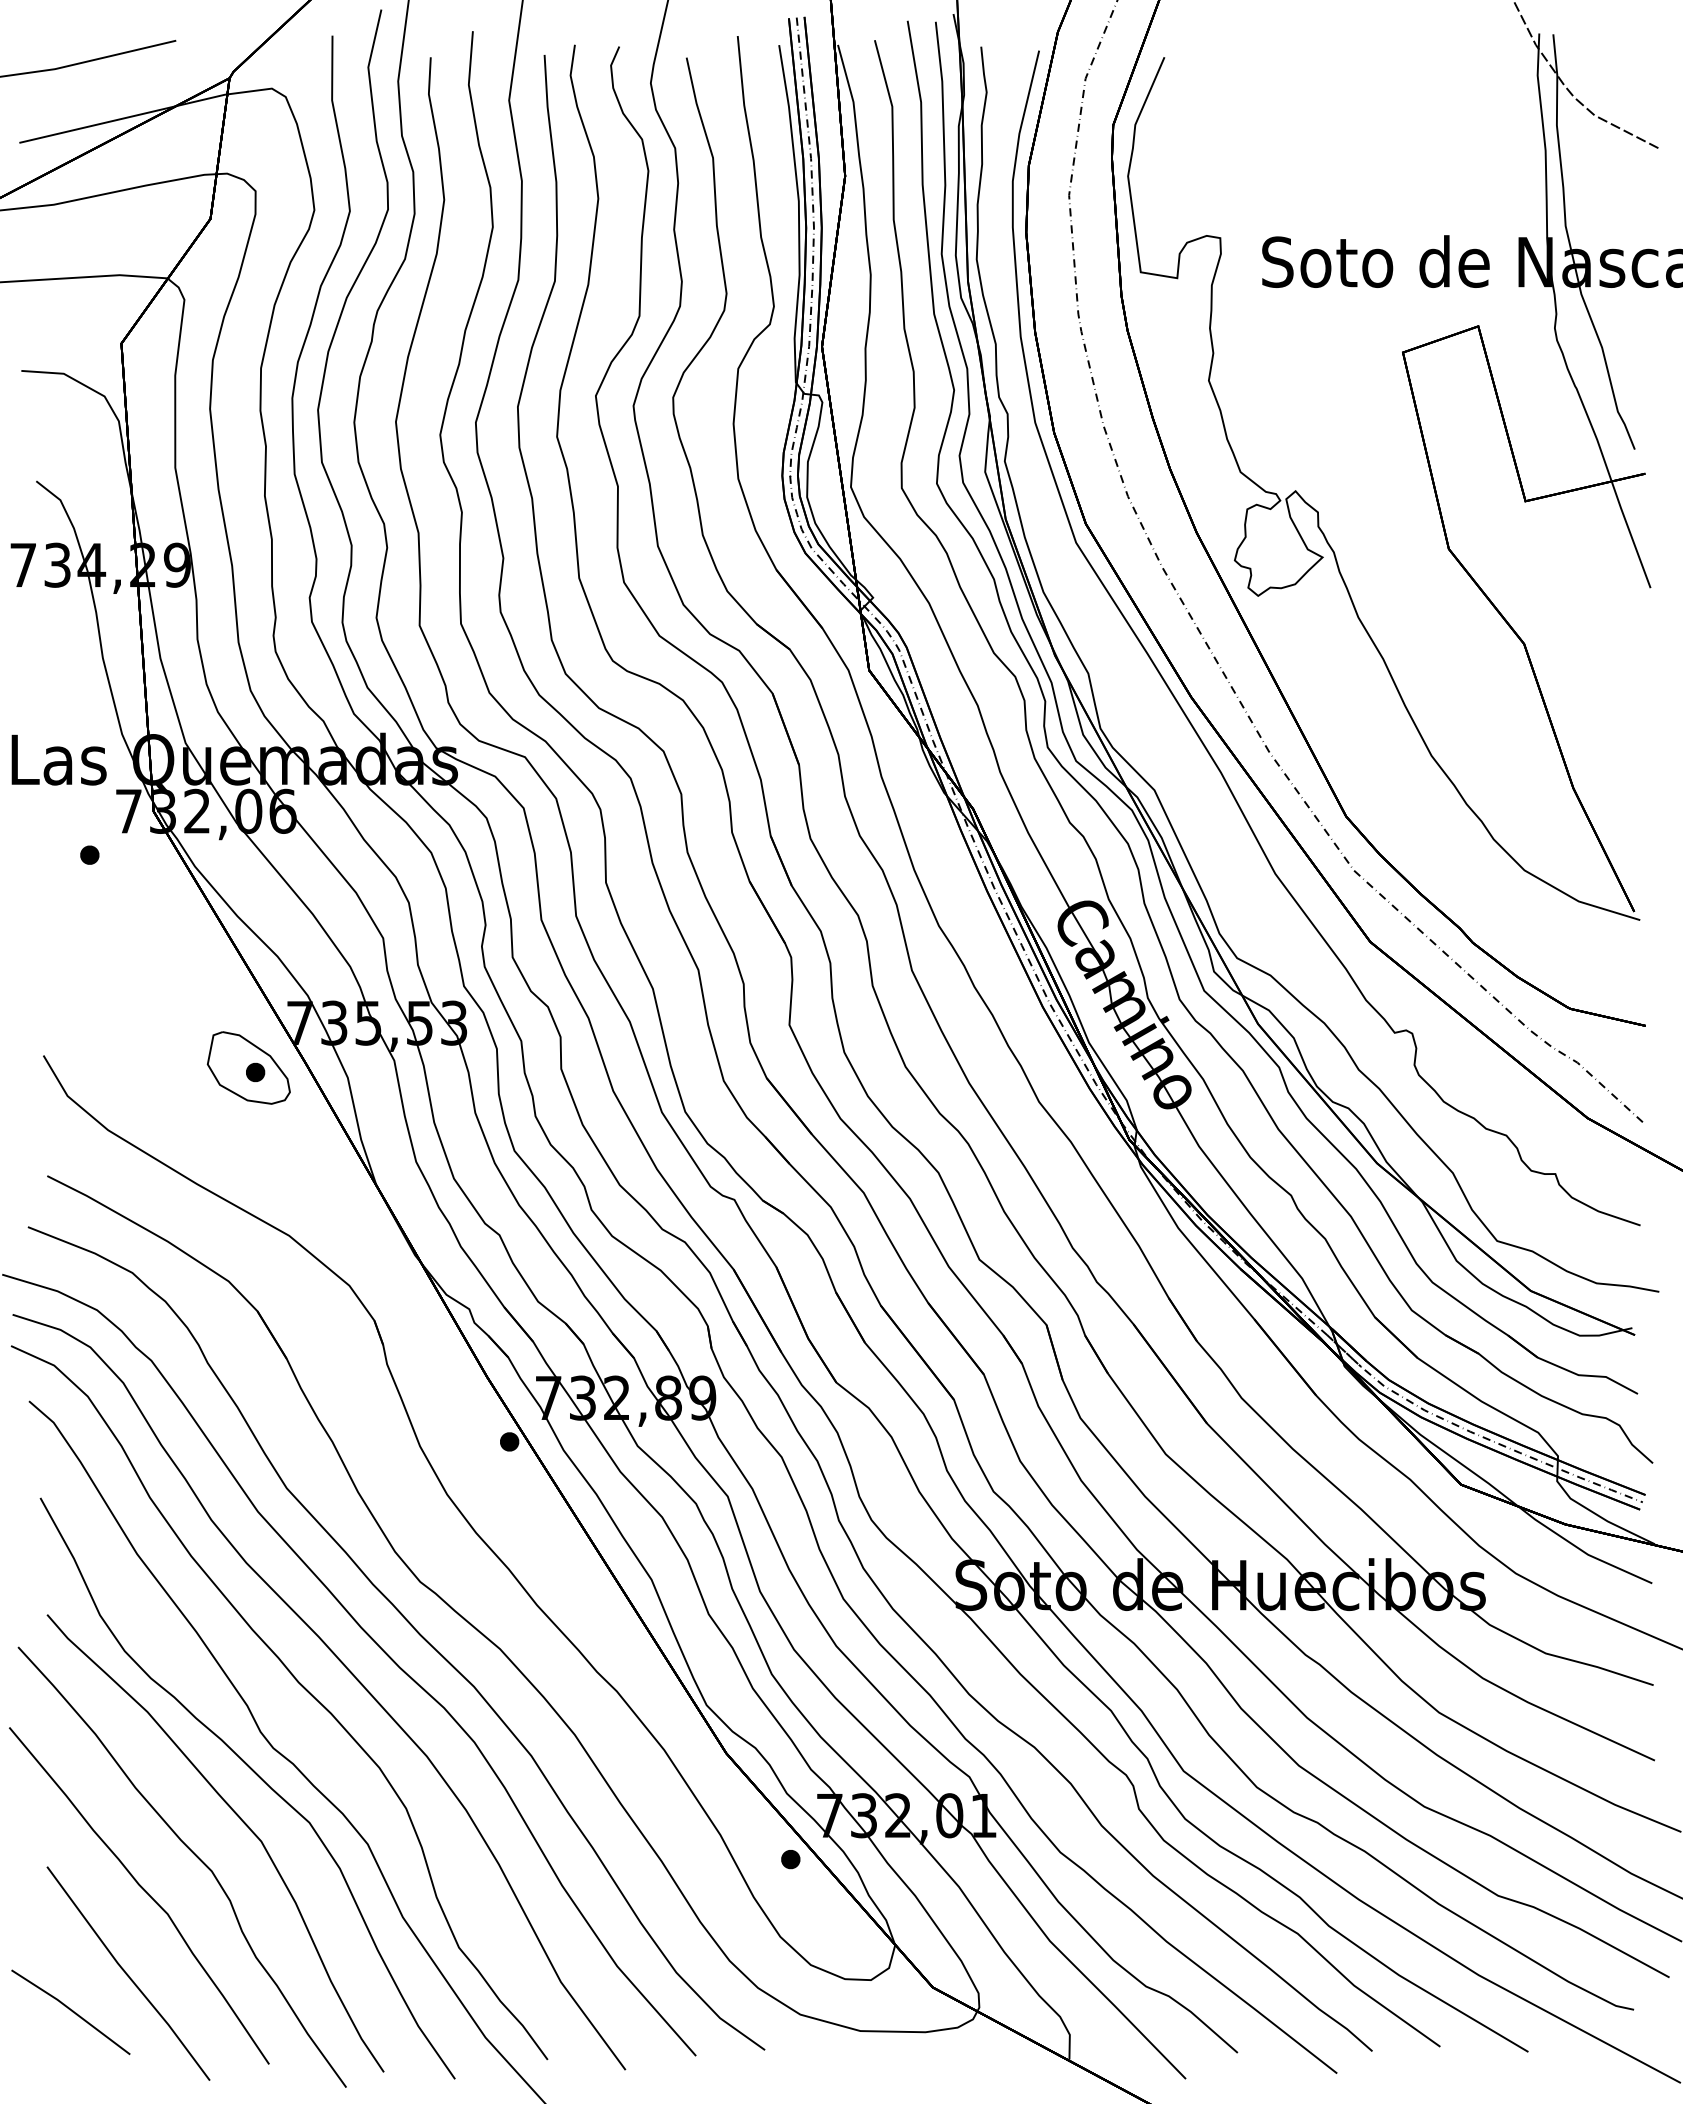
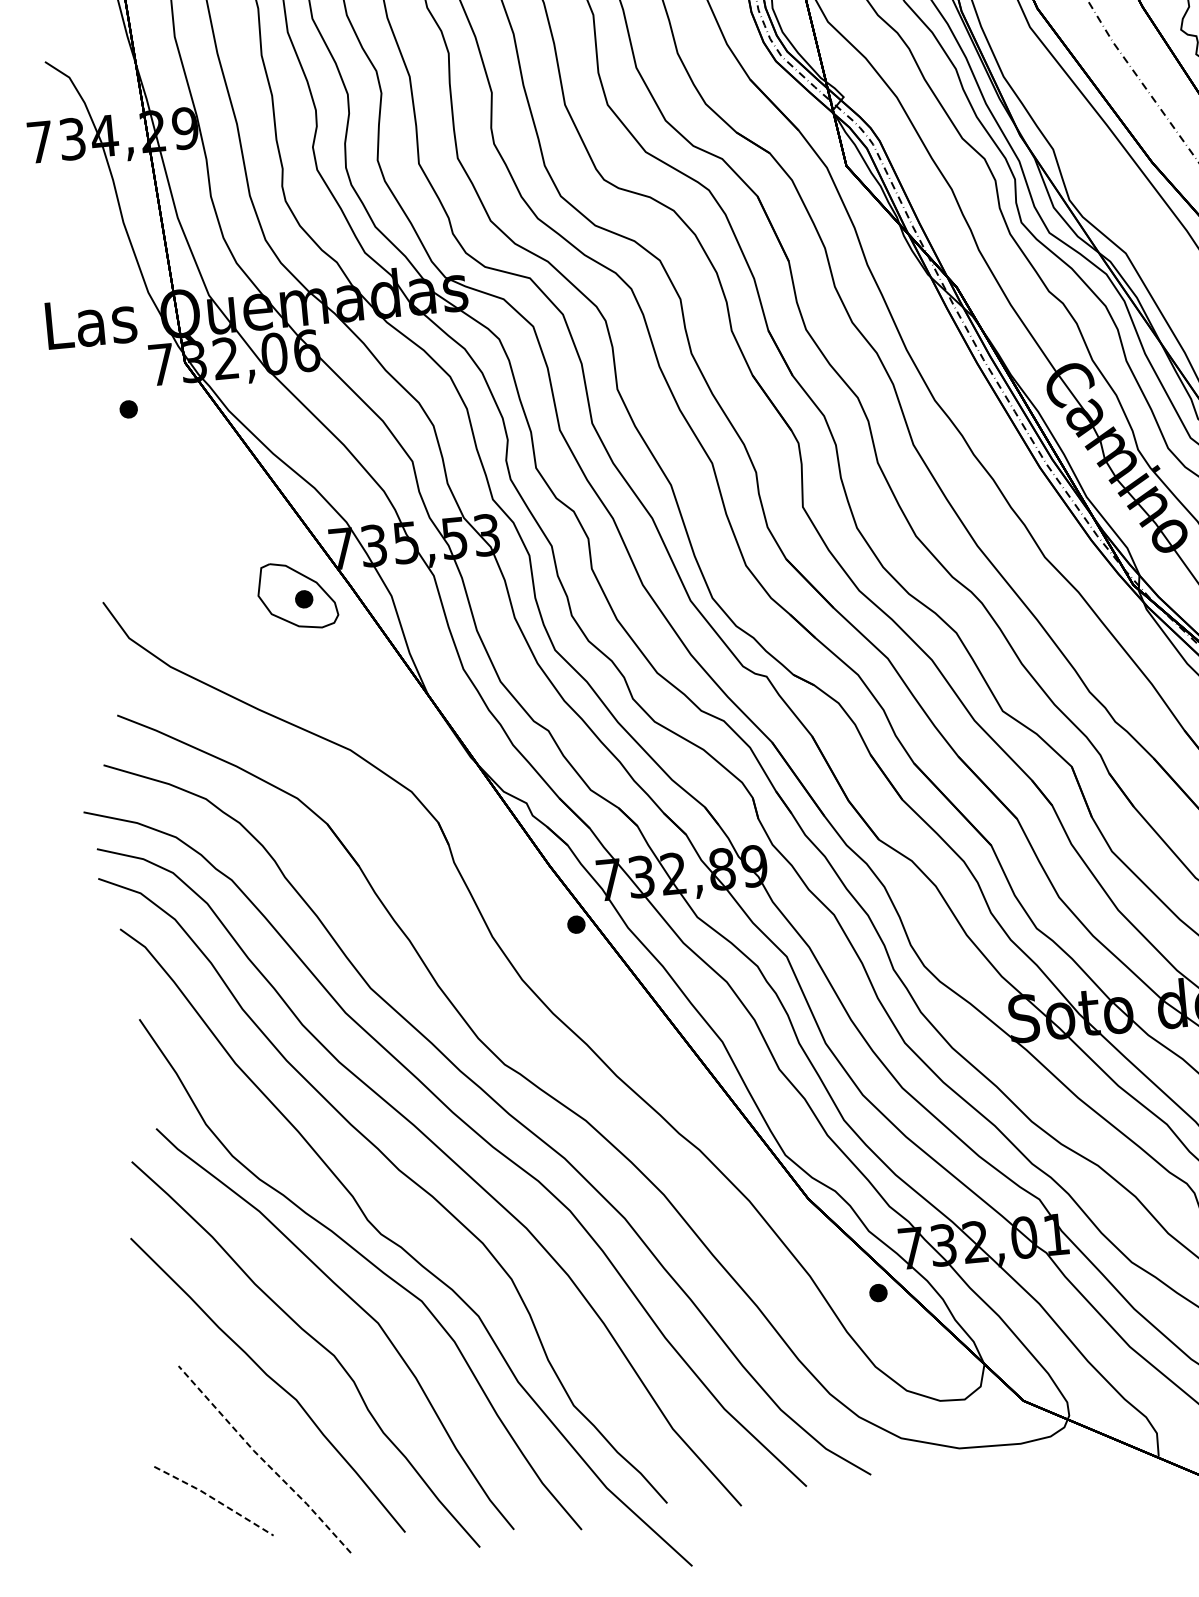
line: (127, 1974) -> (263, 1460), solid -> dashed
line: (71, 2010) -> (214, 1499), solid -> dashed

